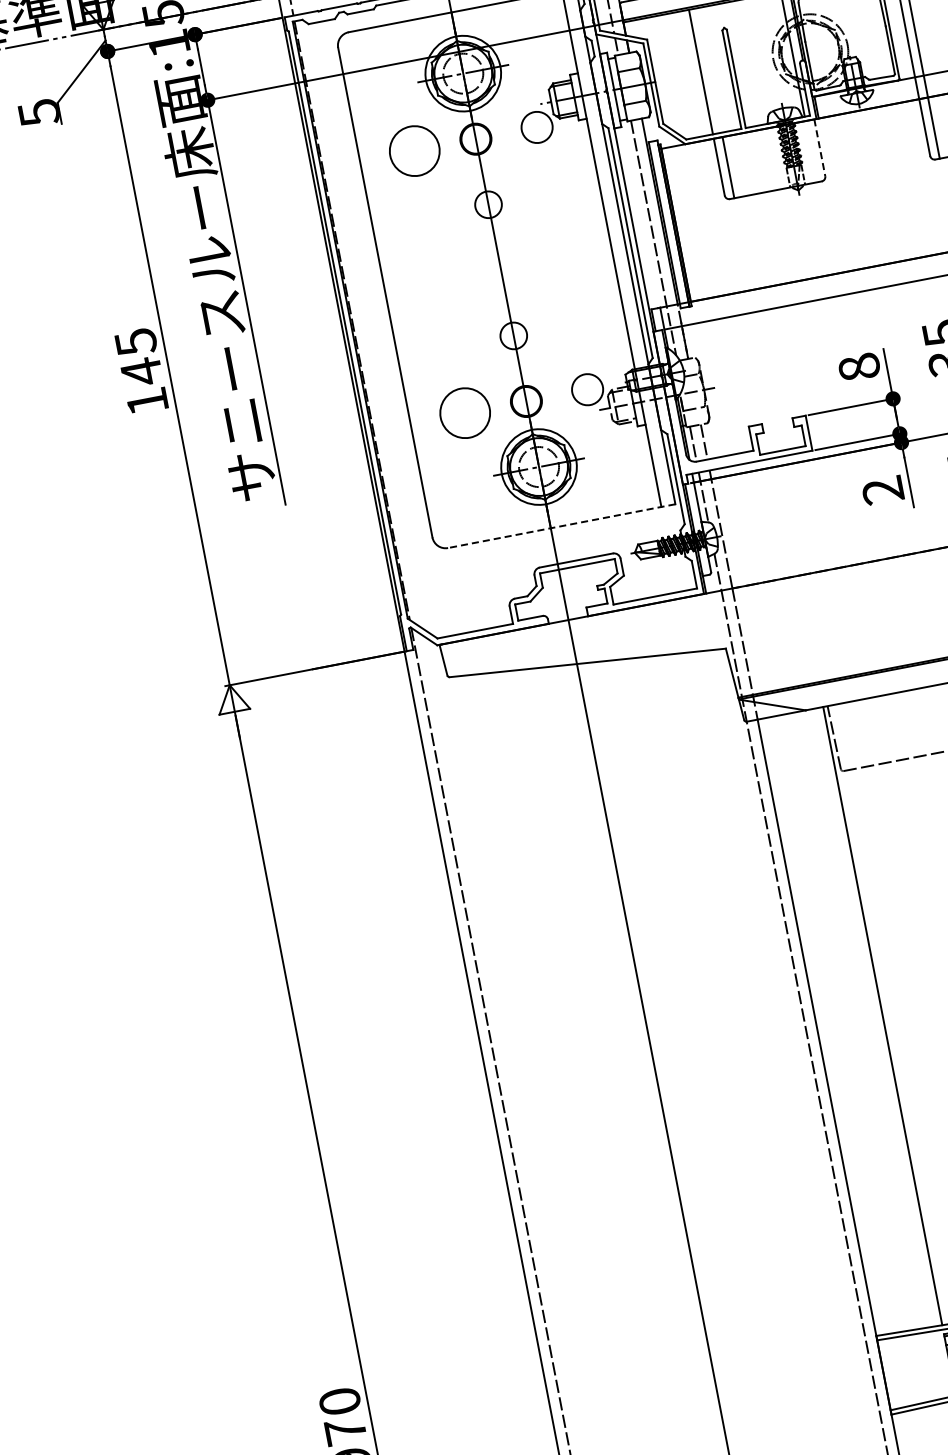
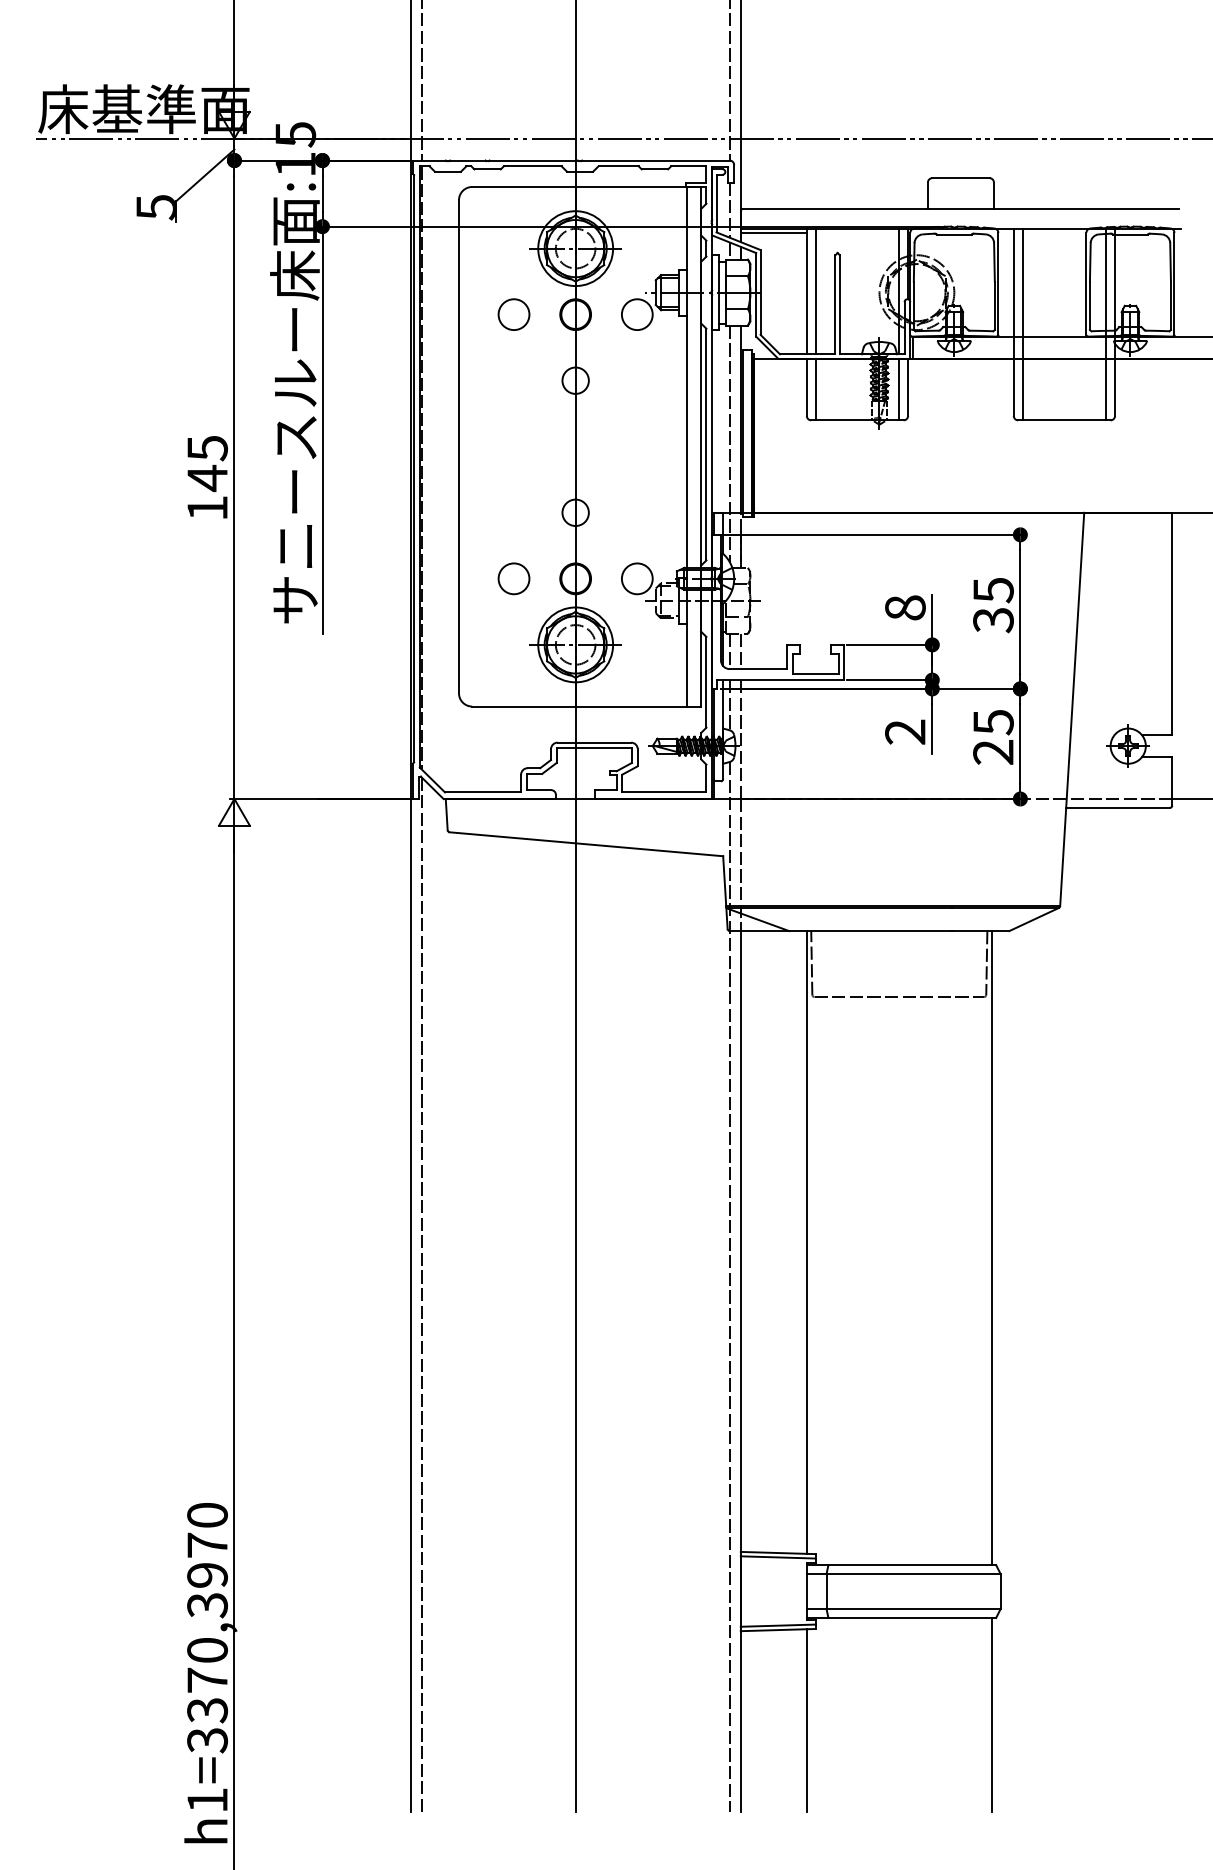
line: (656, 20) -> (773, 233), added
line: (709, 70) -> (815, 291), added
line: (820, 147) -> (908, 387), dashed -> solid
circle: (414, 150) -> (513, 314), size x0.62
line: (811, 151) -> (899, 389), added
circle: (464, 413) -> (513, 578), size x0.62
line: (561, 526) -> (586, 706), dashed -> solid

